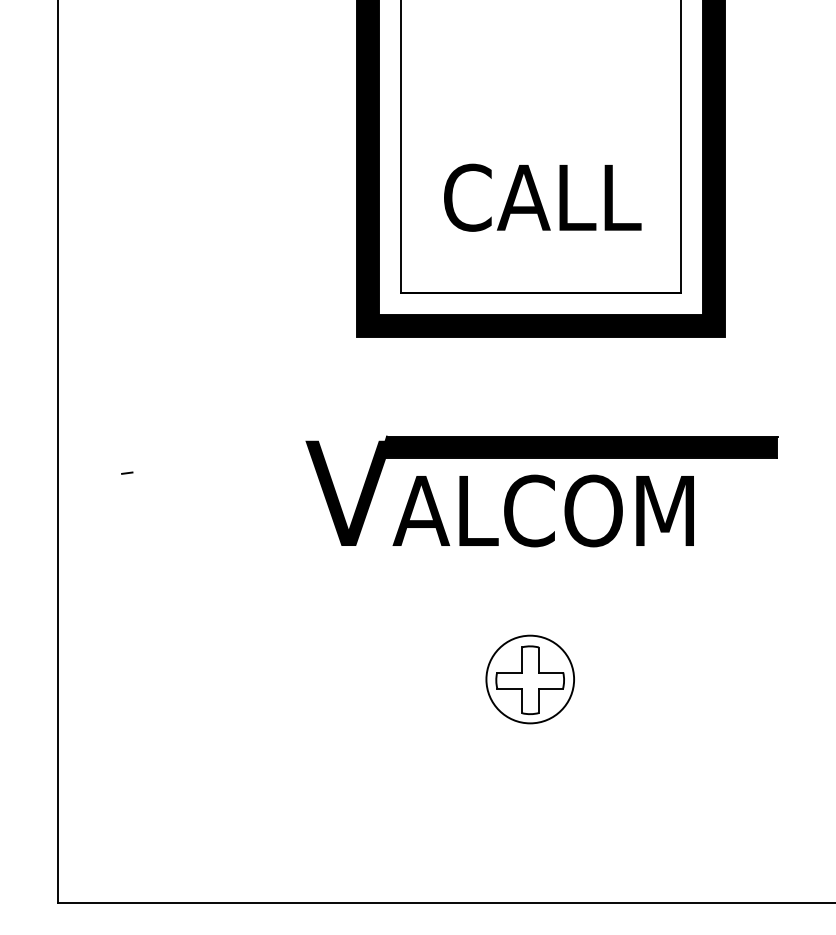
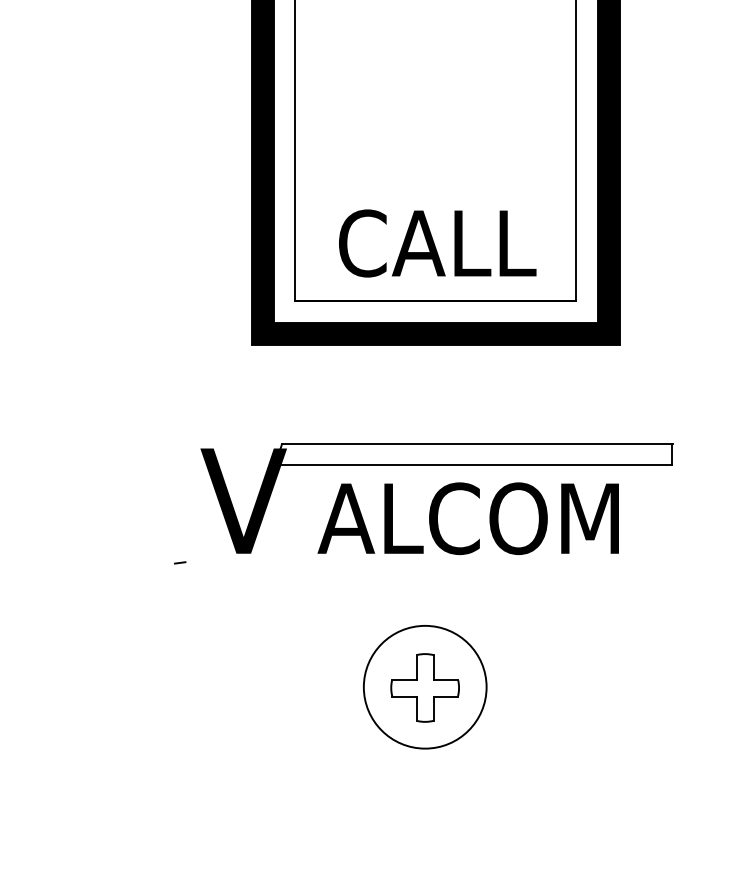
text: (542, 197) -> (437, 243), moved
fill: (578, 446) -> (473, 454), removed
line: (127, 472) -> (180, 562), moved
text: (542, 510) -> (467, 518), moved
circle: (530, 679) -> (425, 687), size x1.4

